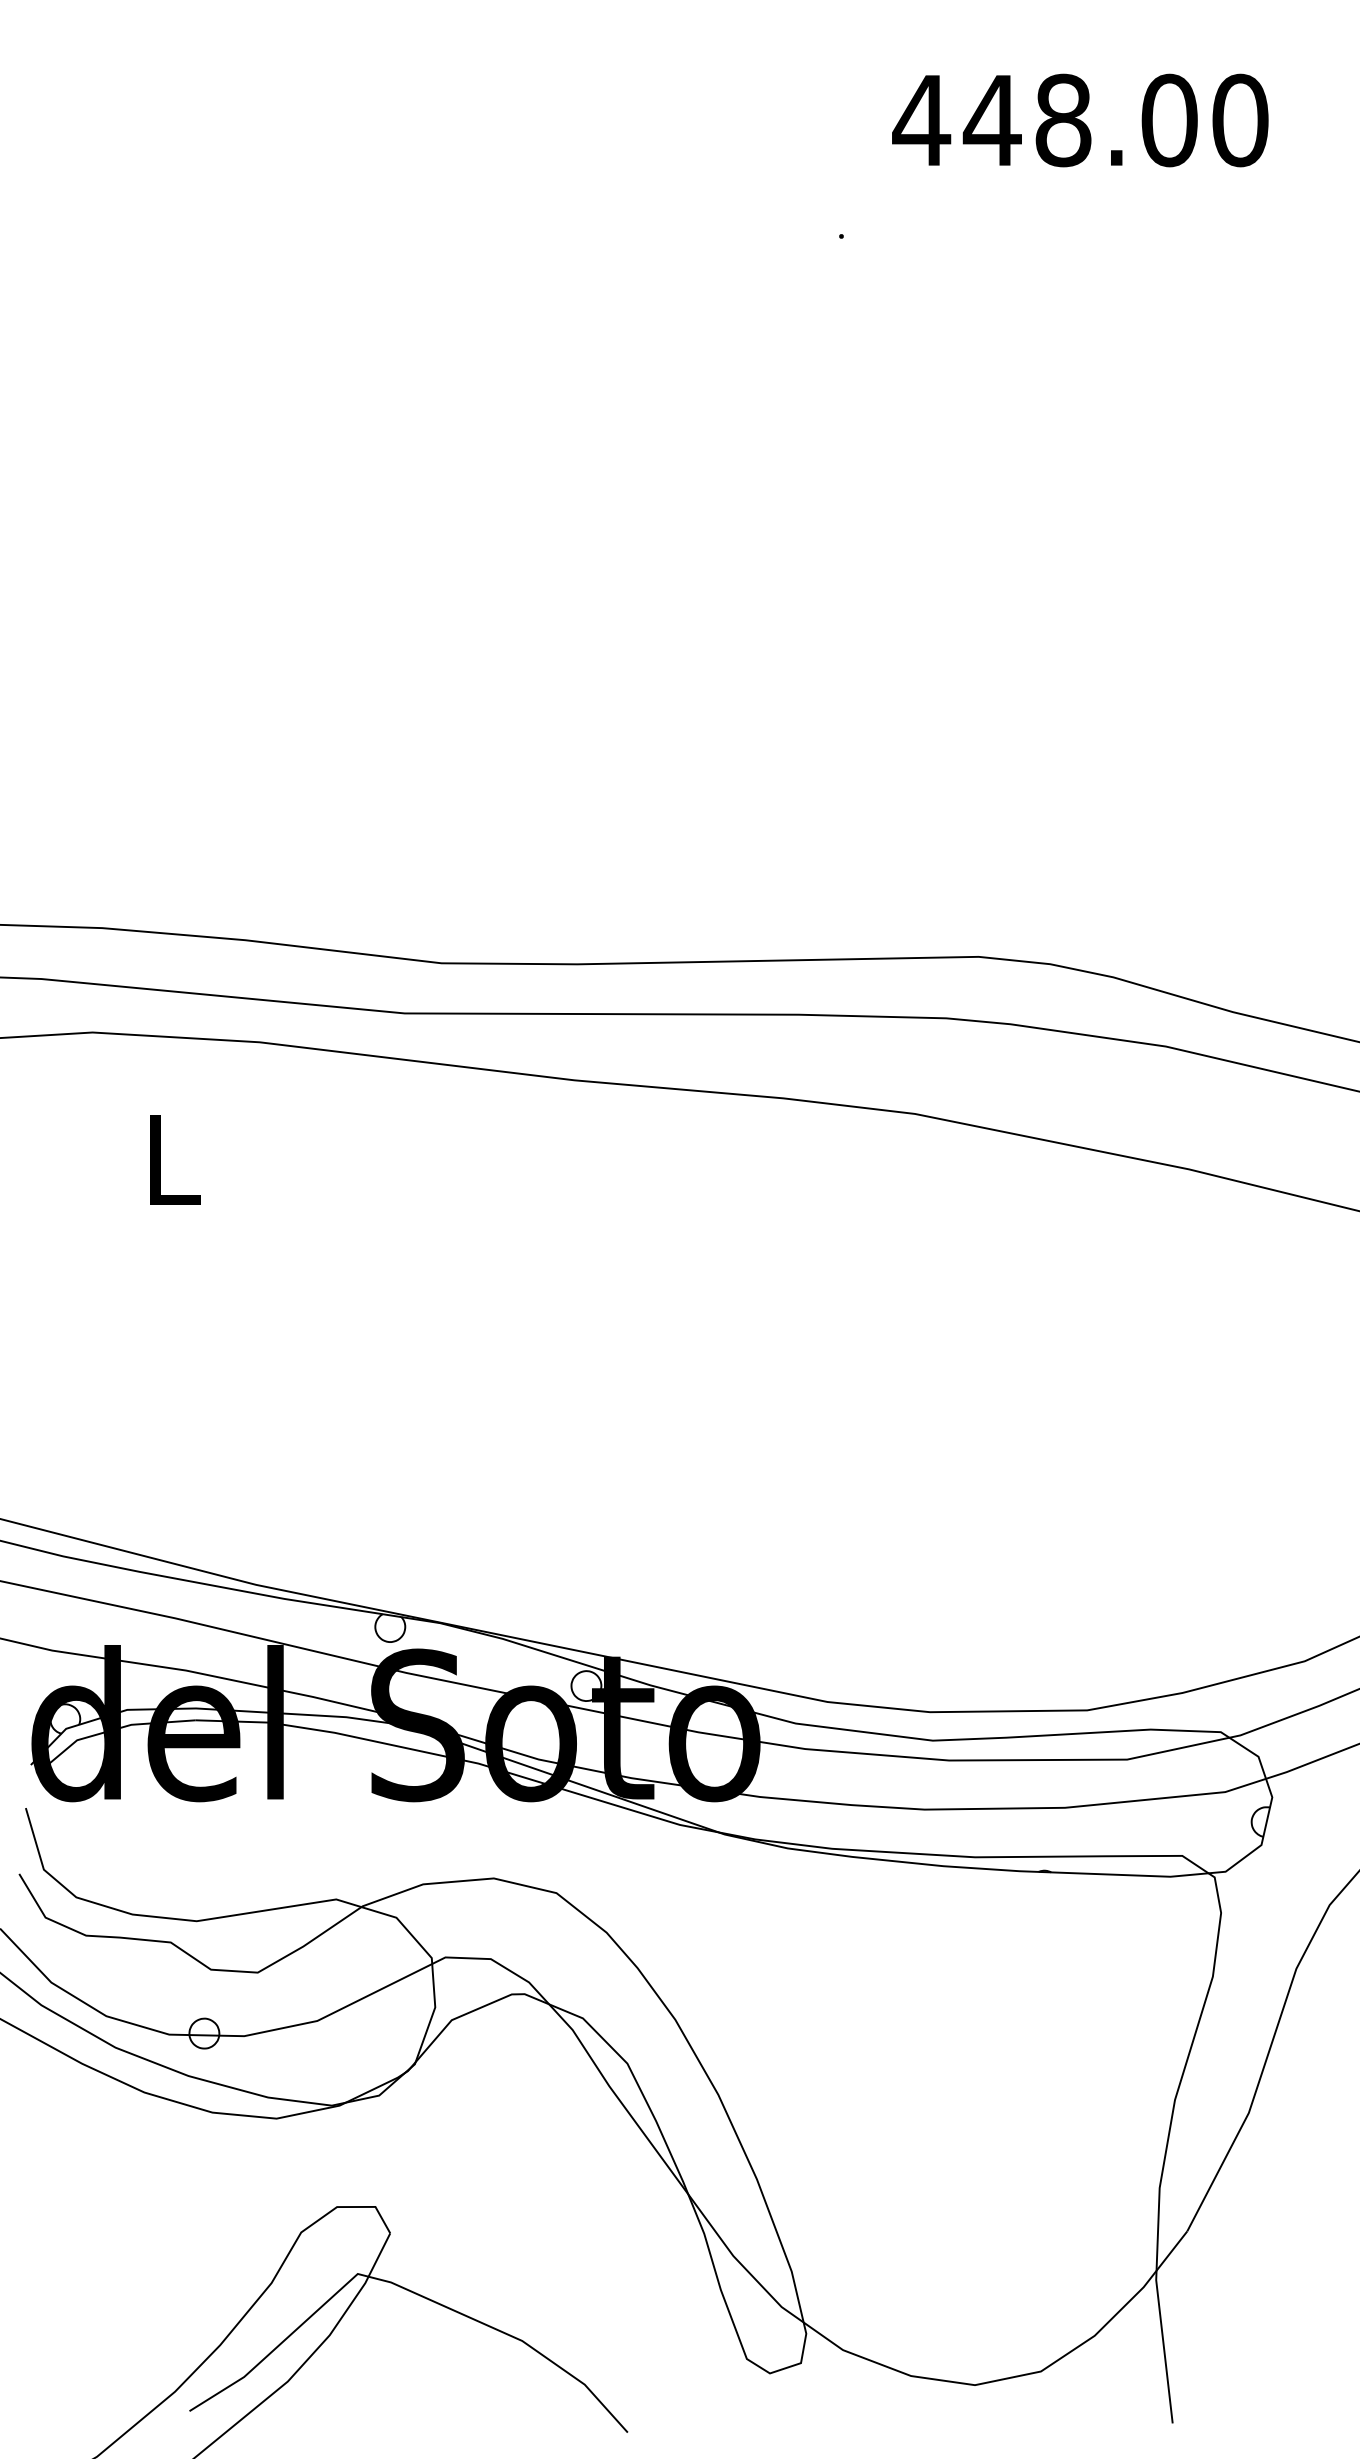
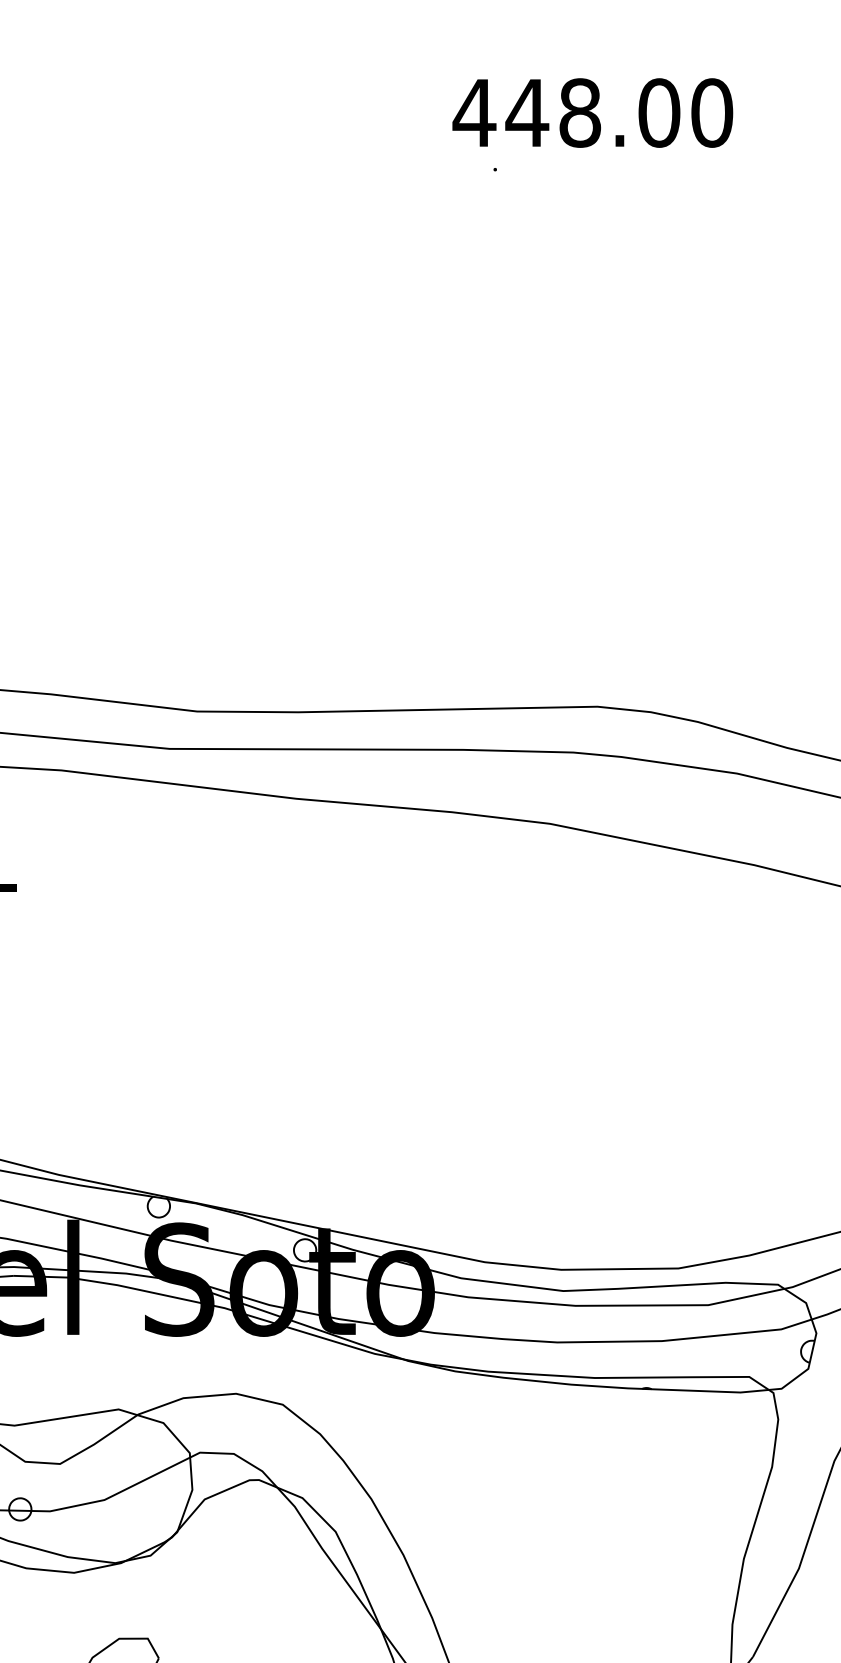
text: (1080, 120) -> (592, 113), moved

